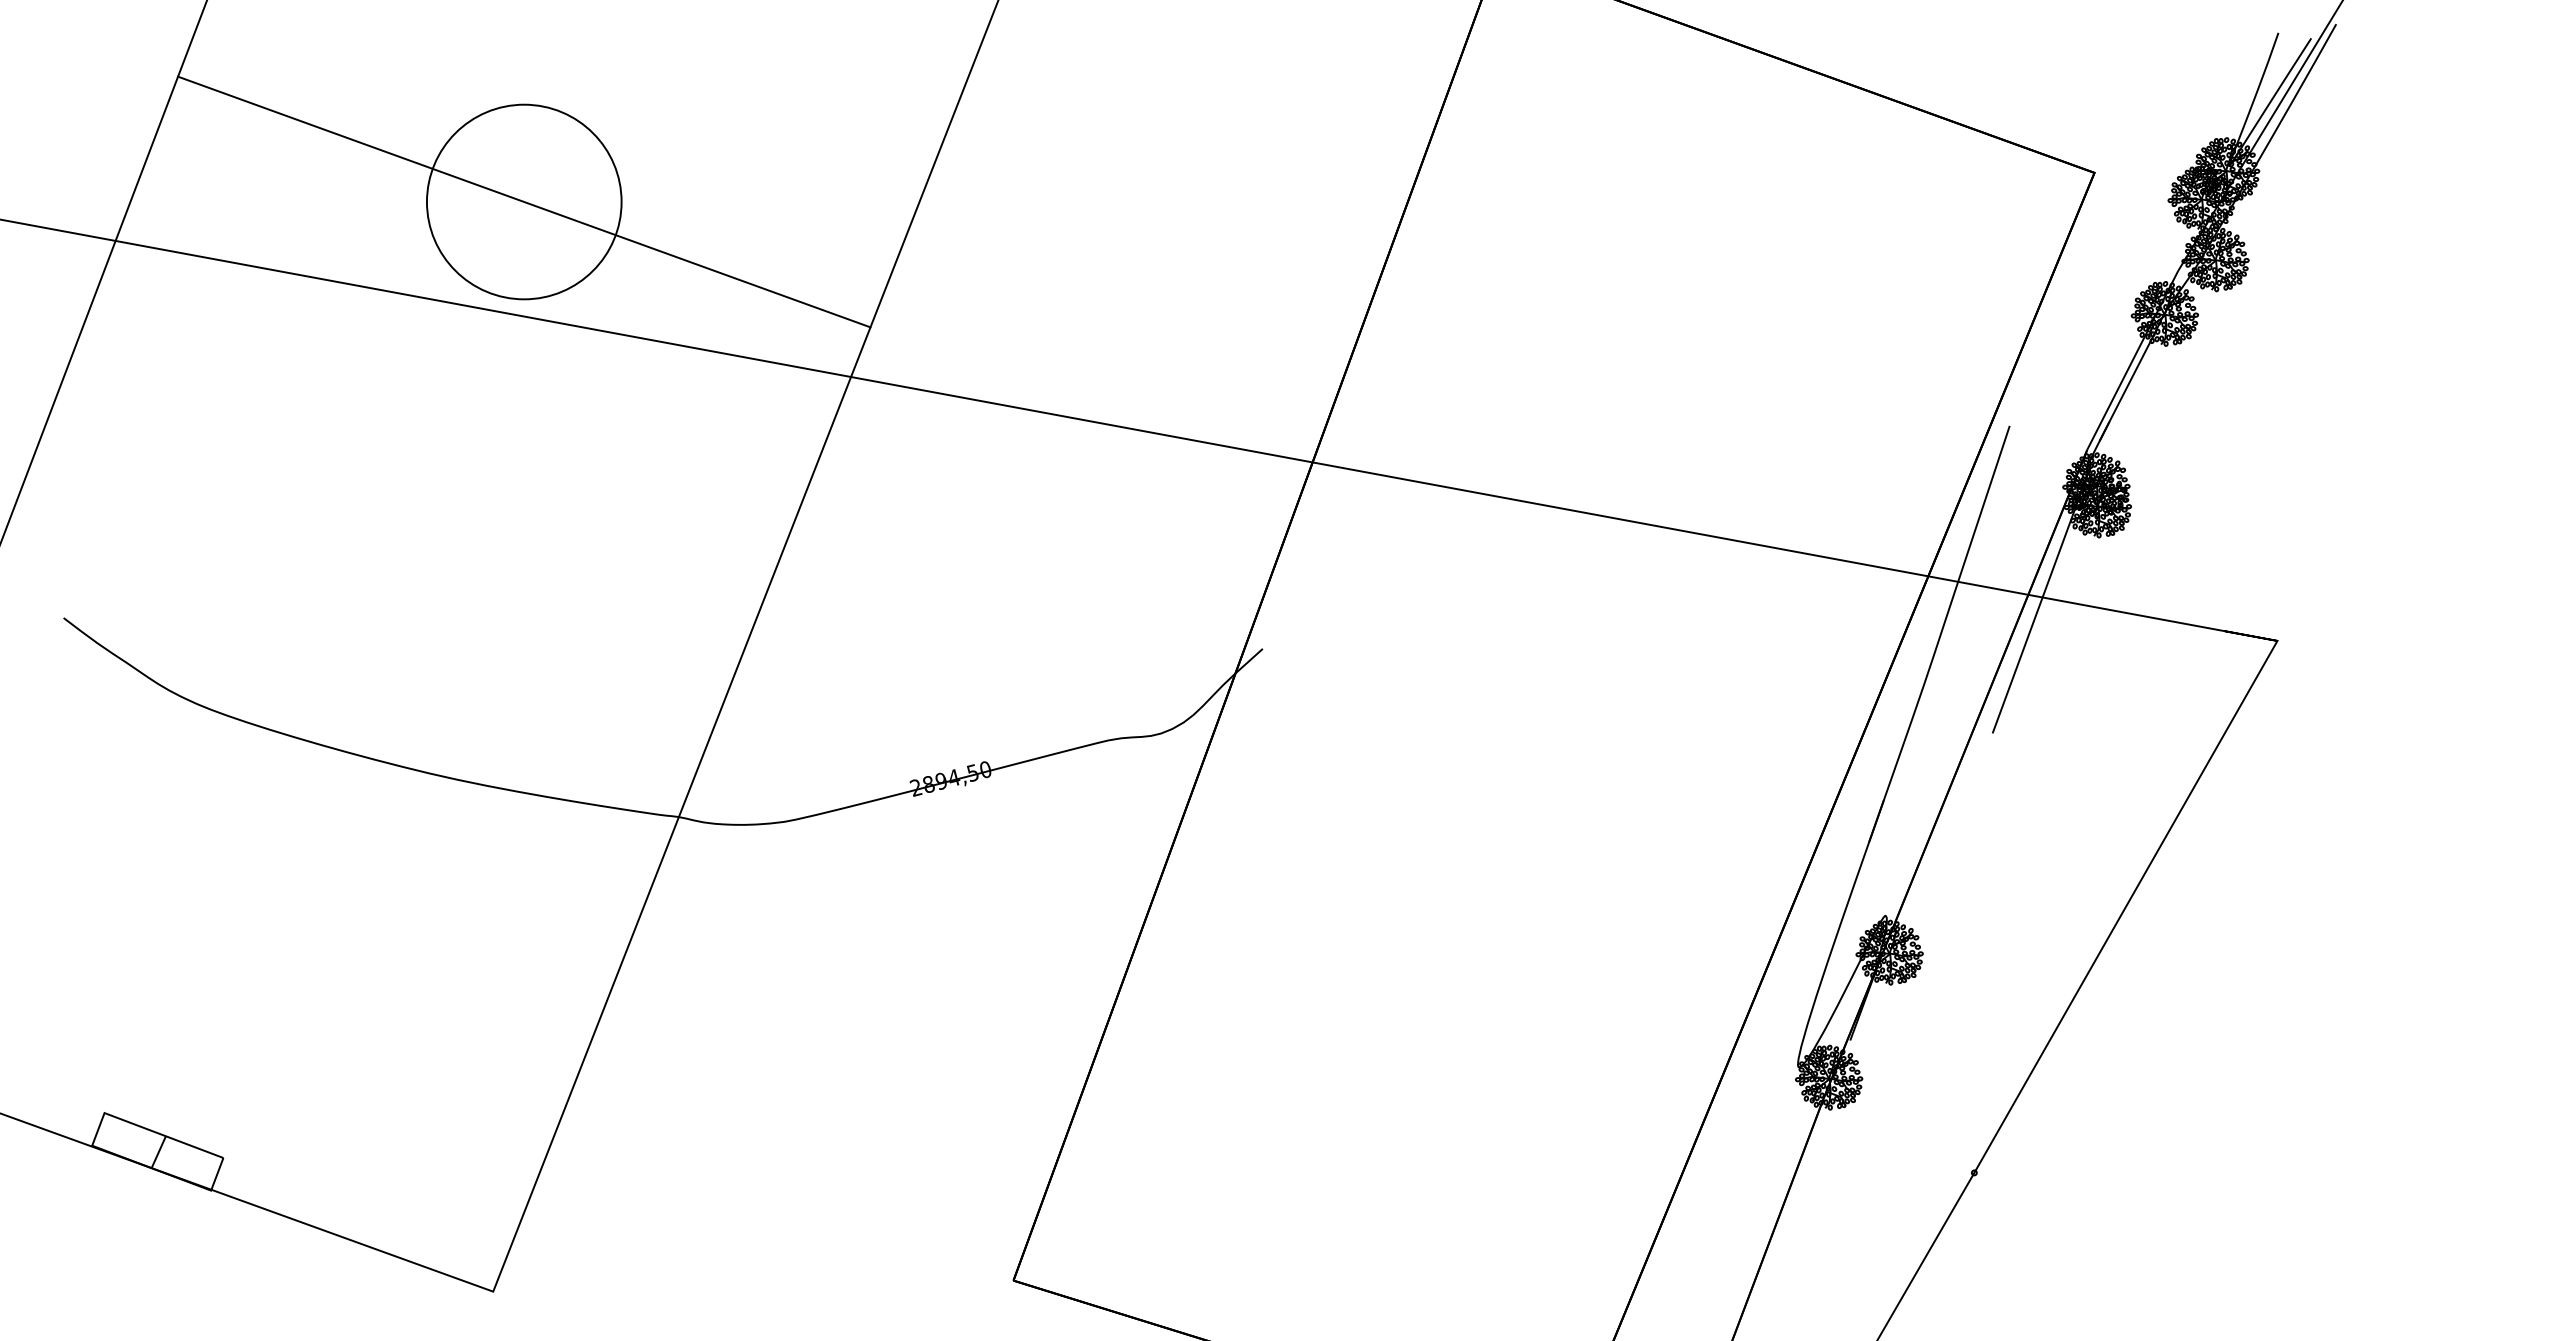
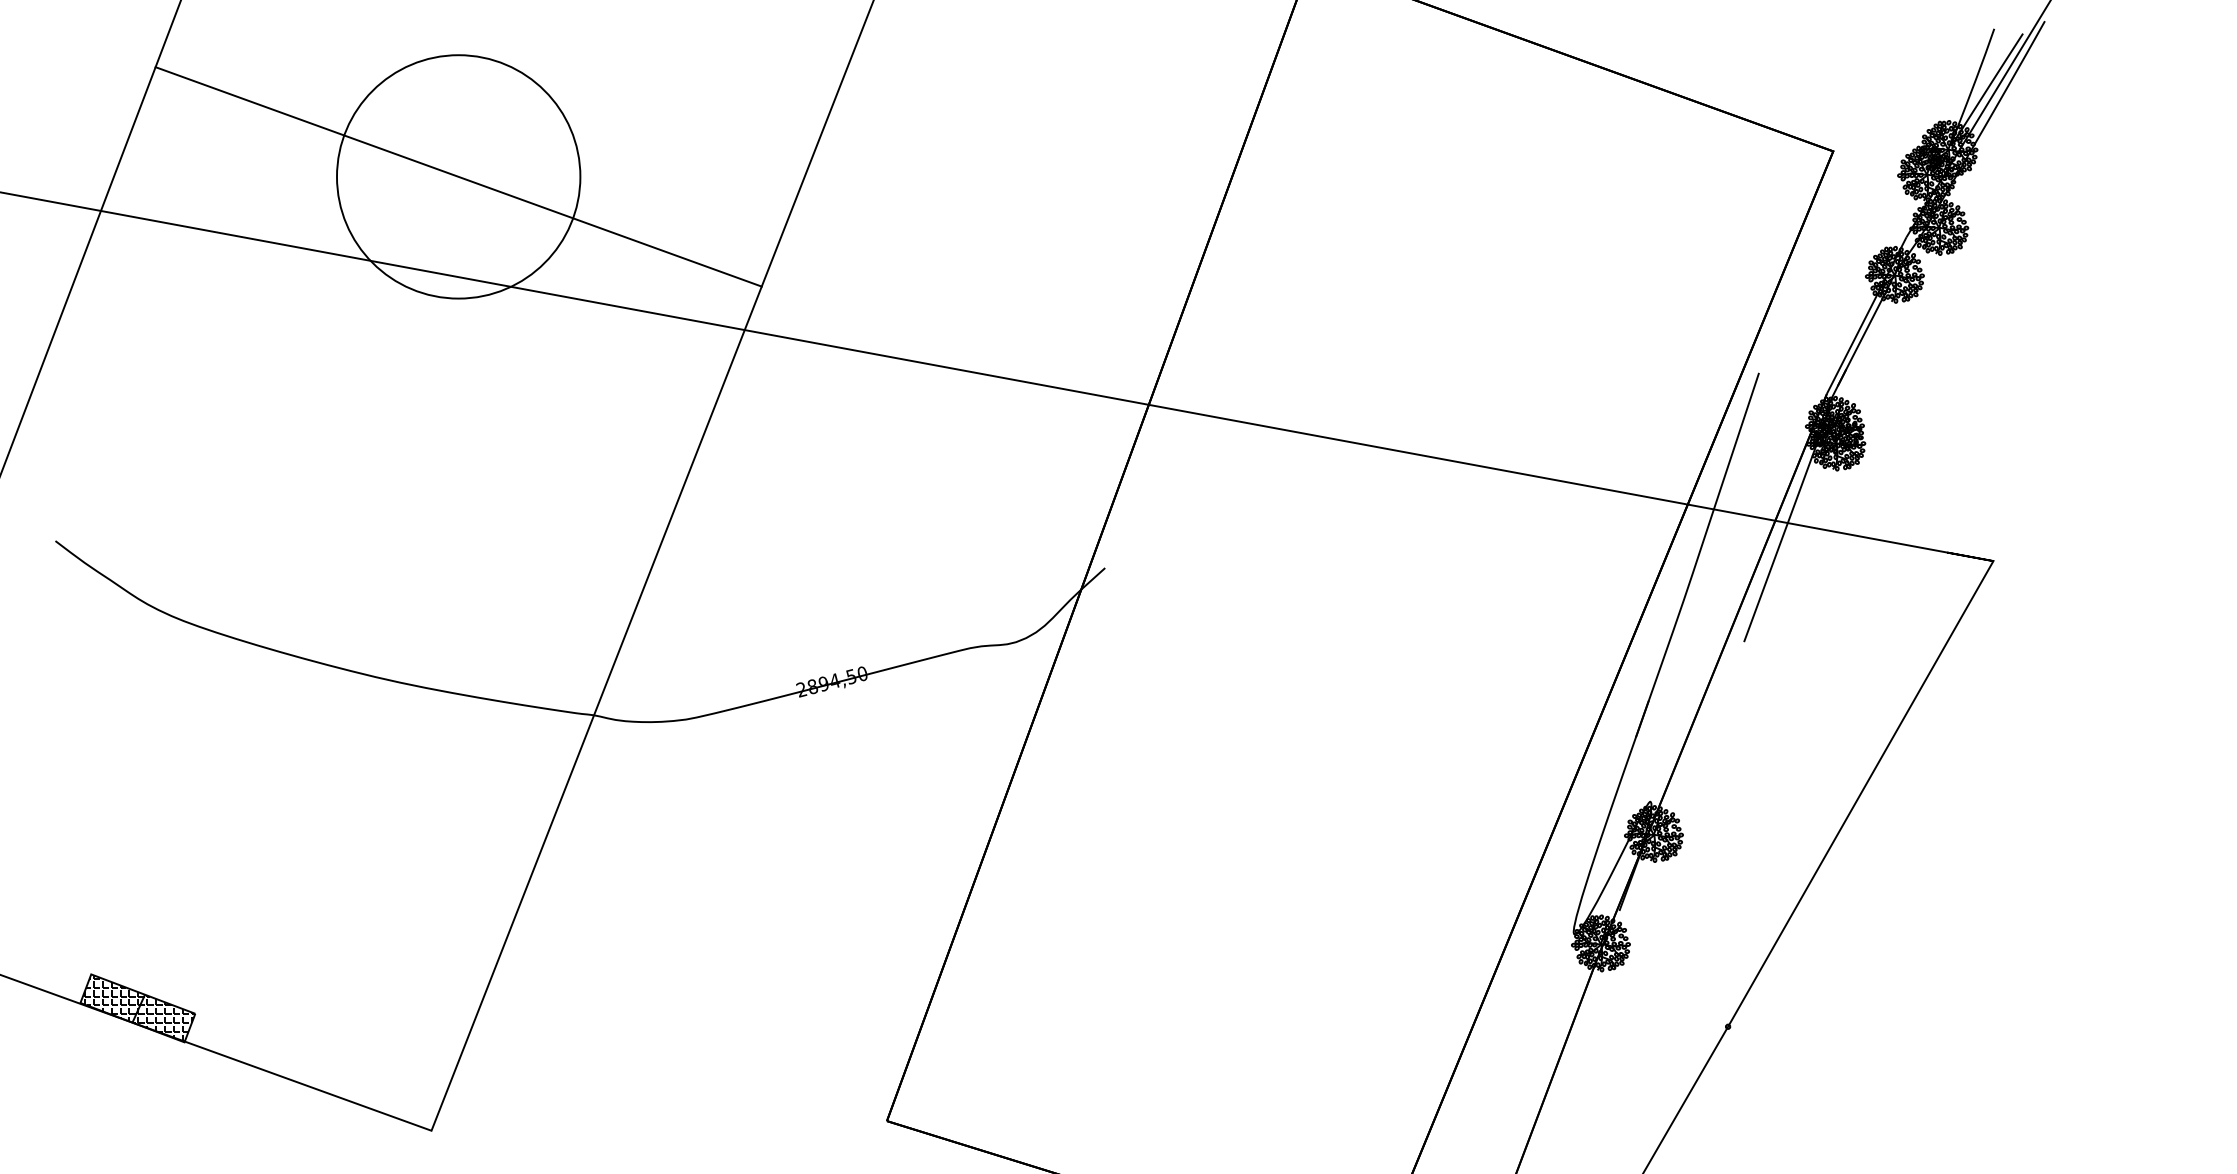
circle: (524, 202) -> (458, 177), size x1.43
hatch: (160, 1151) -> (140, 1008), added

